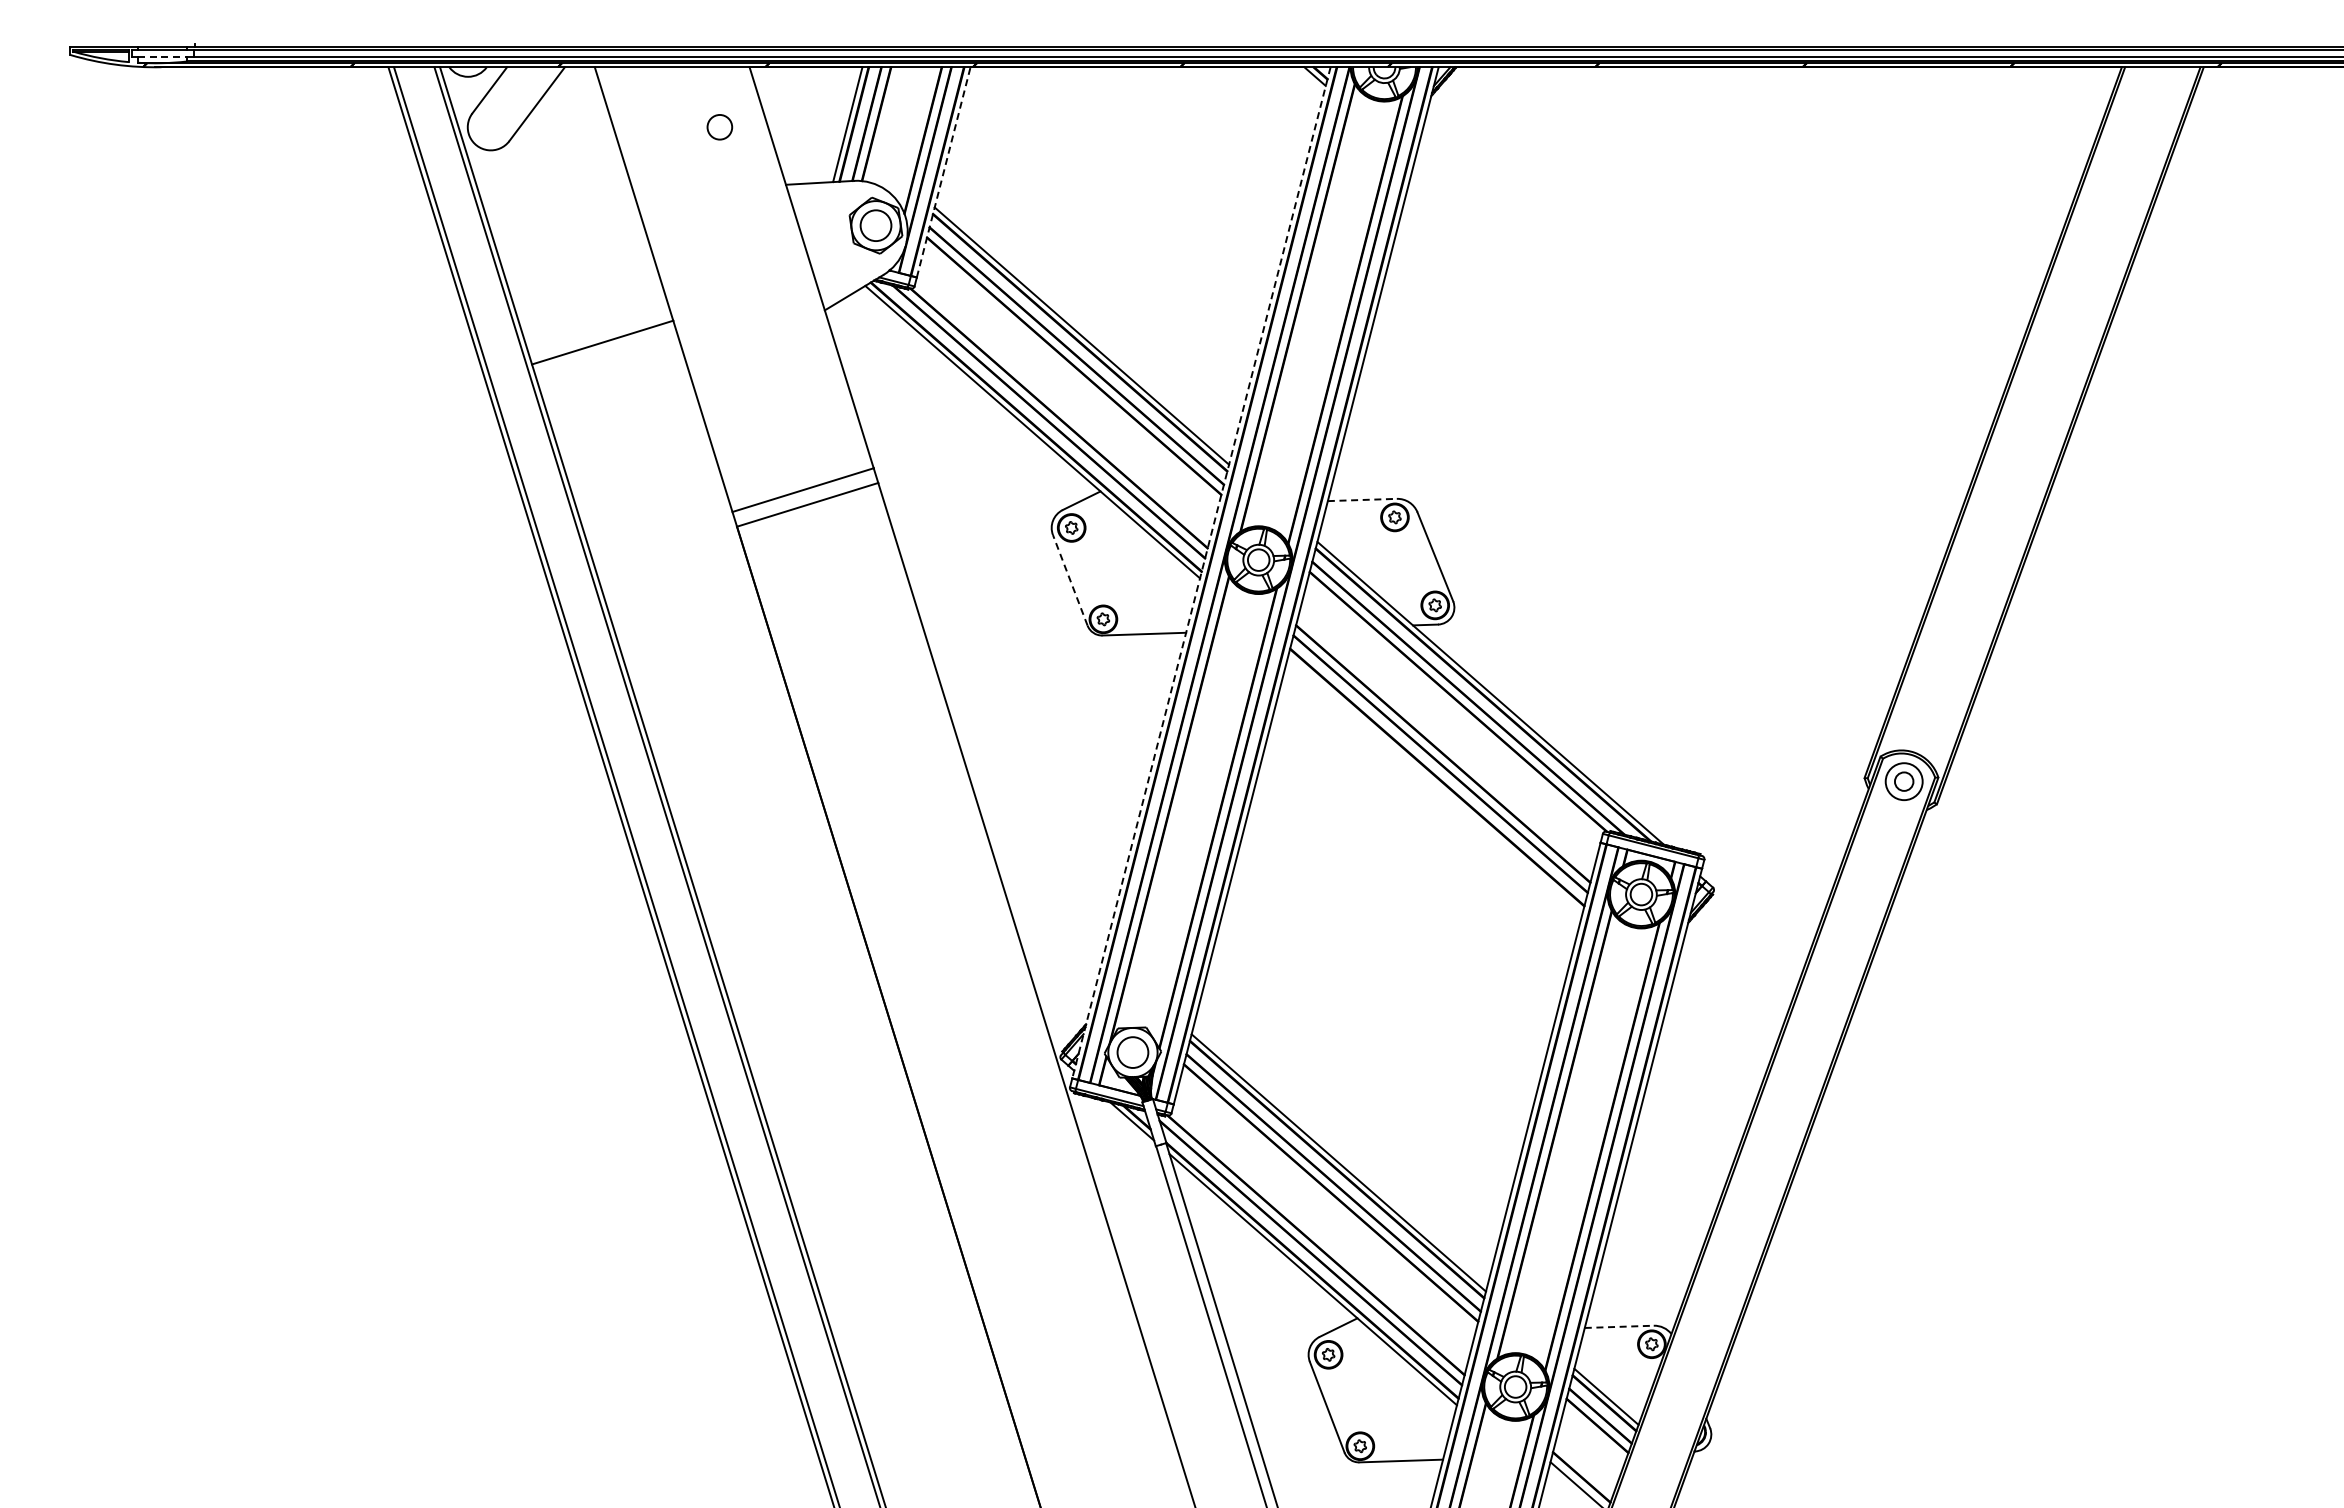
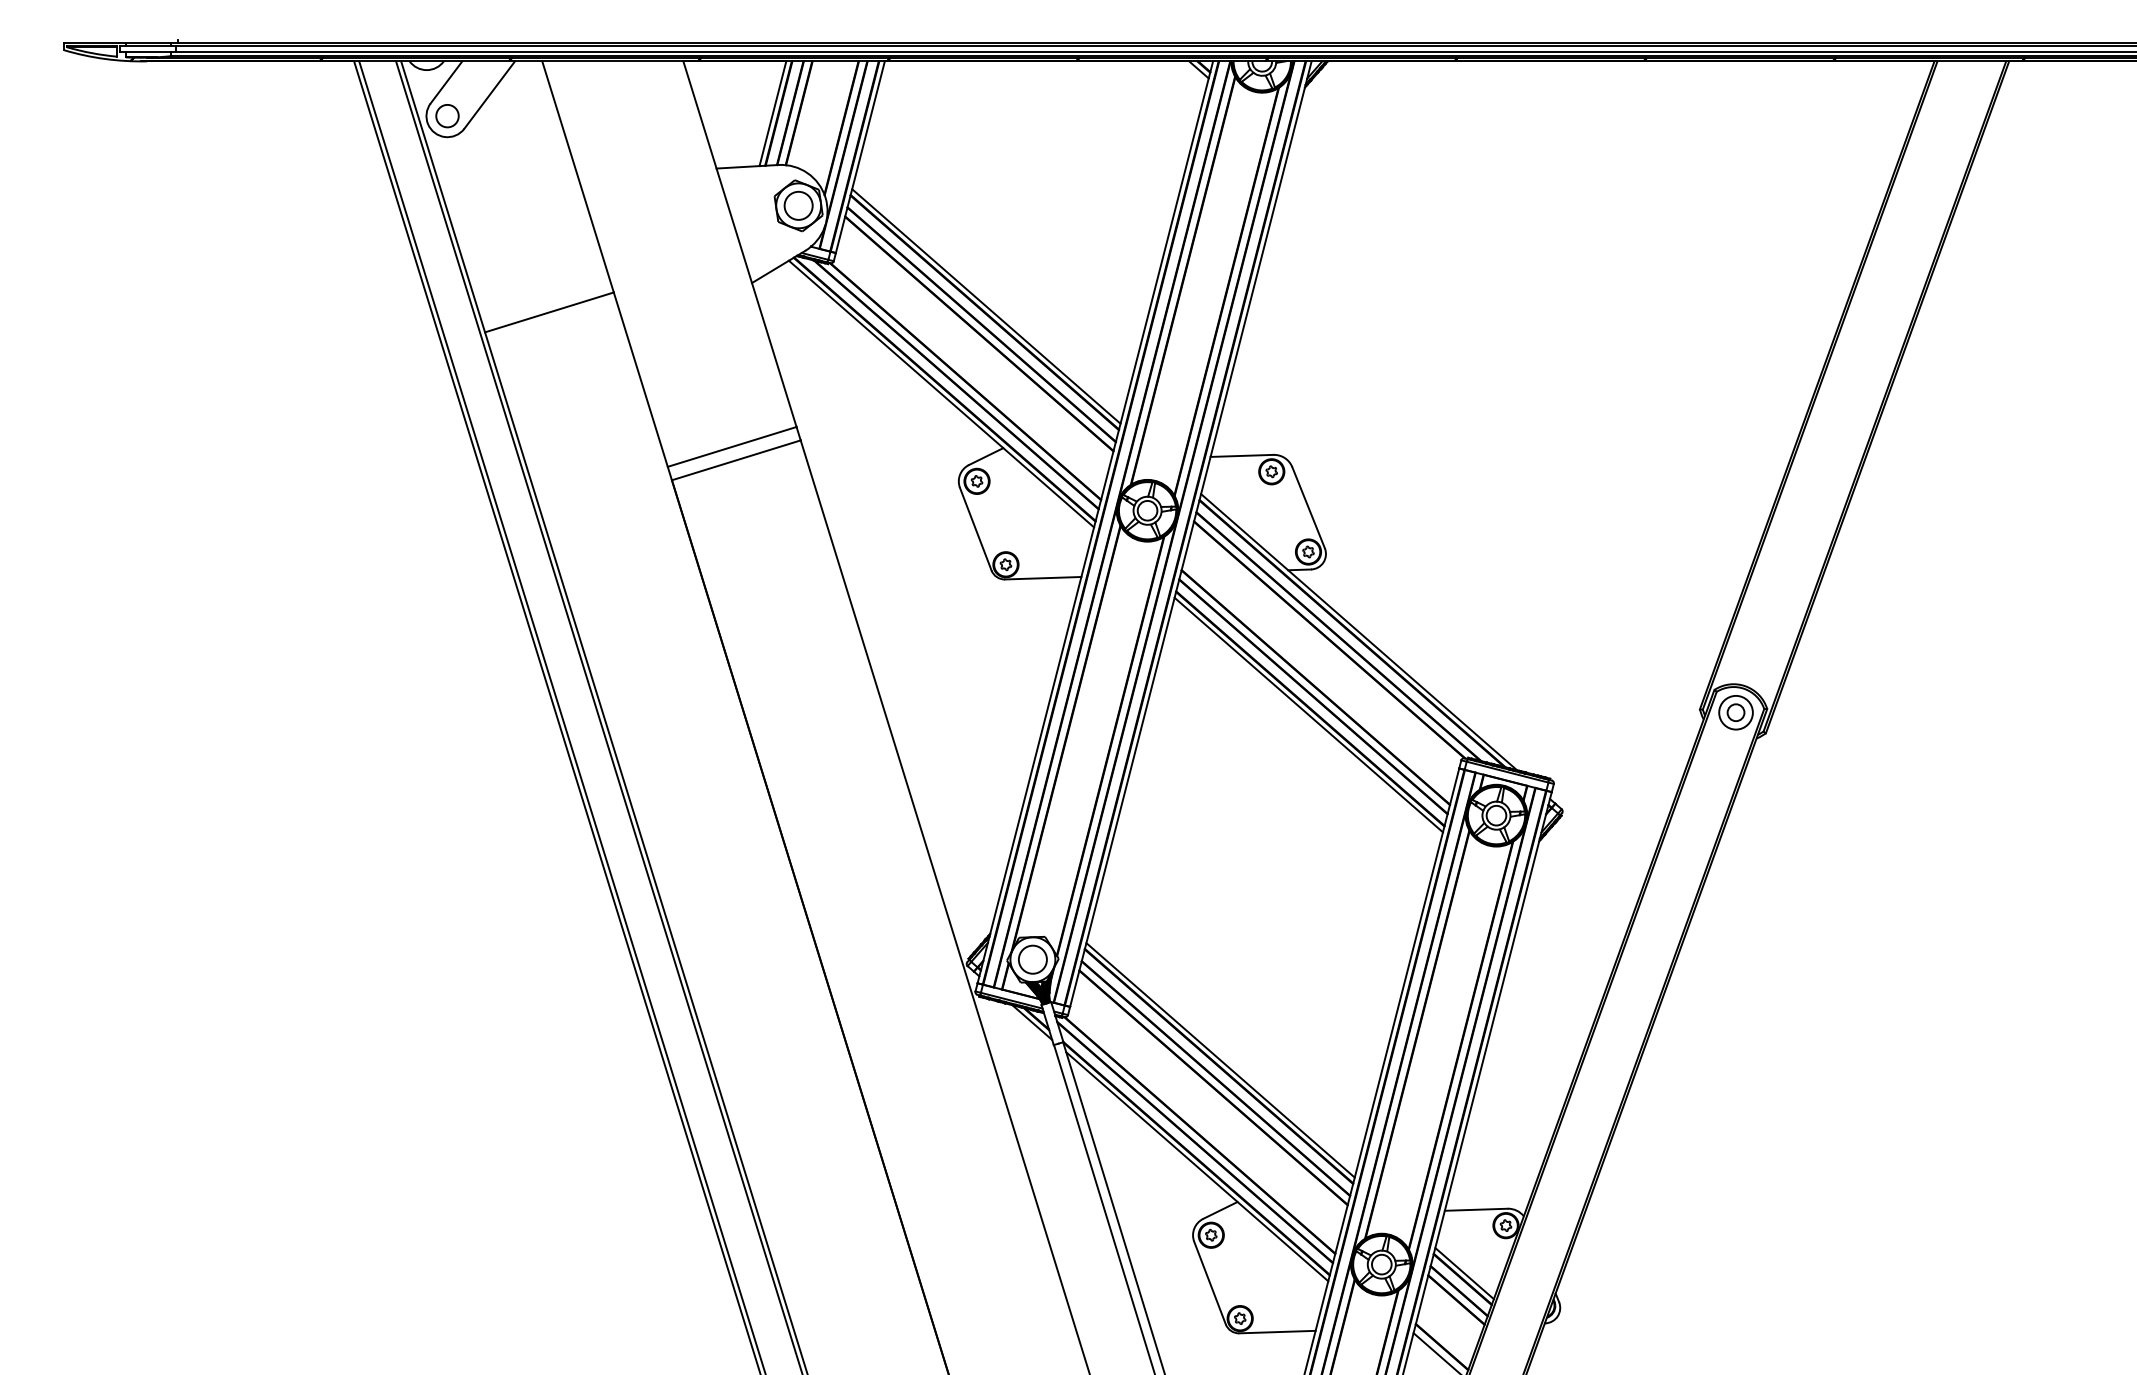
line: (162, 56) -> (148, 51), dashed -> solid
circle: (719, 127) -> (447, 116), moved
line: (943, 172) -> (860, 157), dashed -> solid
line: (1362, 499) -> (1242, 455), dashed -> solid
line: (1201, 572) -> (1095, 522), dashed -> solid
line: (1070, 579) -> (975, 528), dashed -> solid
line: (1435, 783) -> (1308, 714), added
line: (1619, 1326) -> (1476, 1209), dashed -> solid

